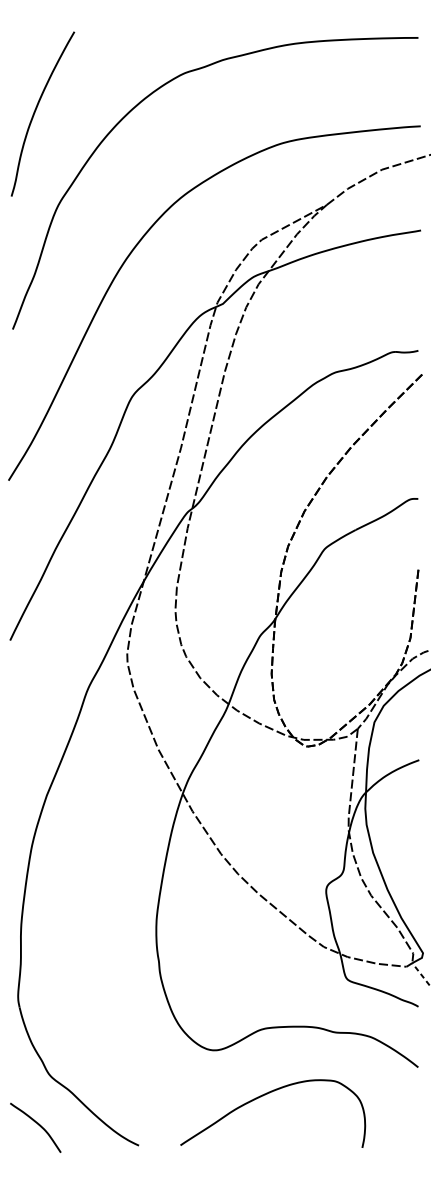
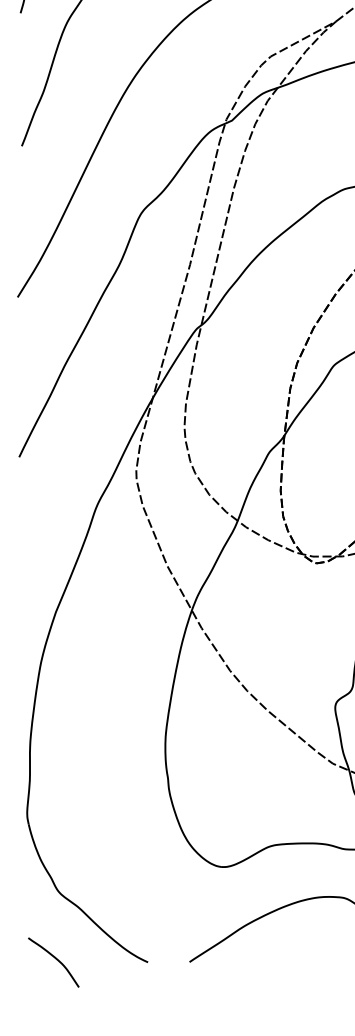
curve: (37, 1124) -> (55, 959), moved

